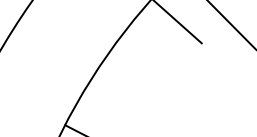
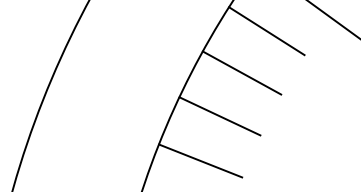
line: (153, 48) -> (241, 72), added
line: (131, 78) -> (219, 116), added
line: (112, 108) -> (200, 160), added

